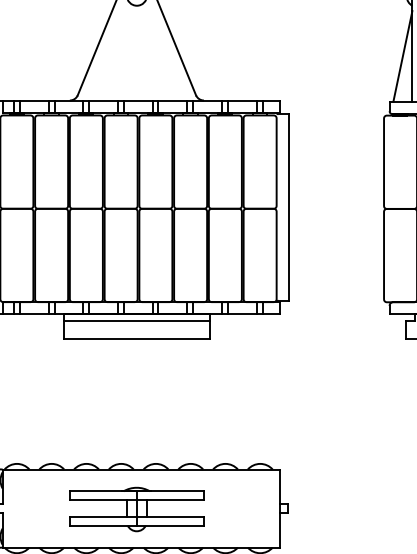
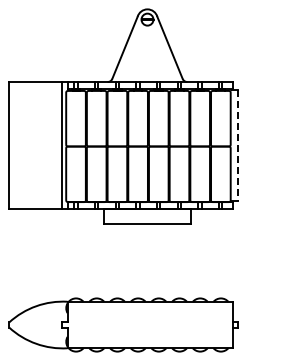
line: (288, 207) -> (237, 145), solid -> dashed
line: (136, 321) -> (147, 213), removed
part: (136, 509) -> (147, 325), removed

